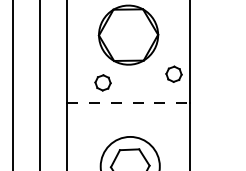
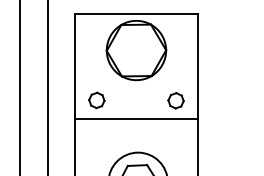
part: (173, 73) -> (175, 100), moved
part: (102, 82) -> (96, 100), moved
line: (128, 102) -> (136, 118), dashed -> solid

